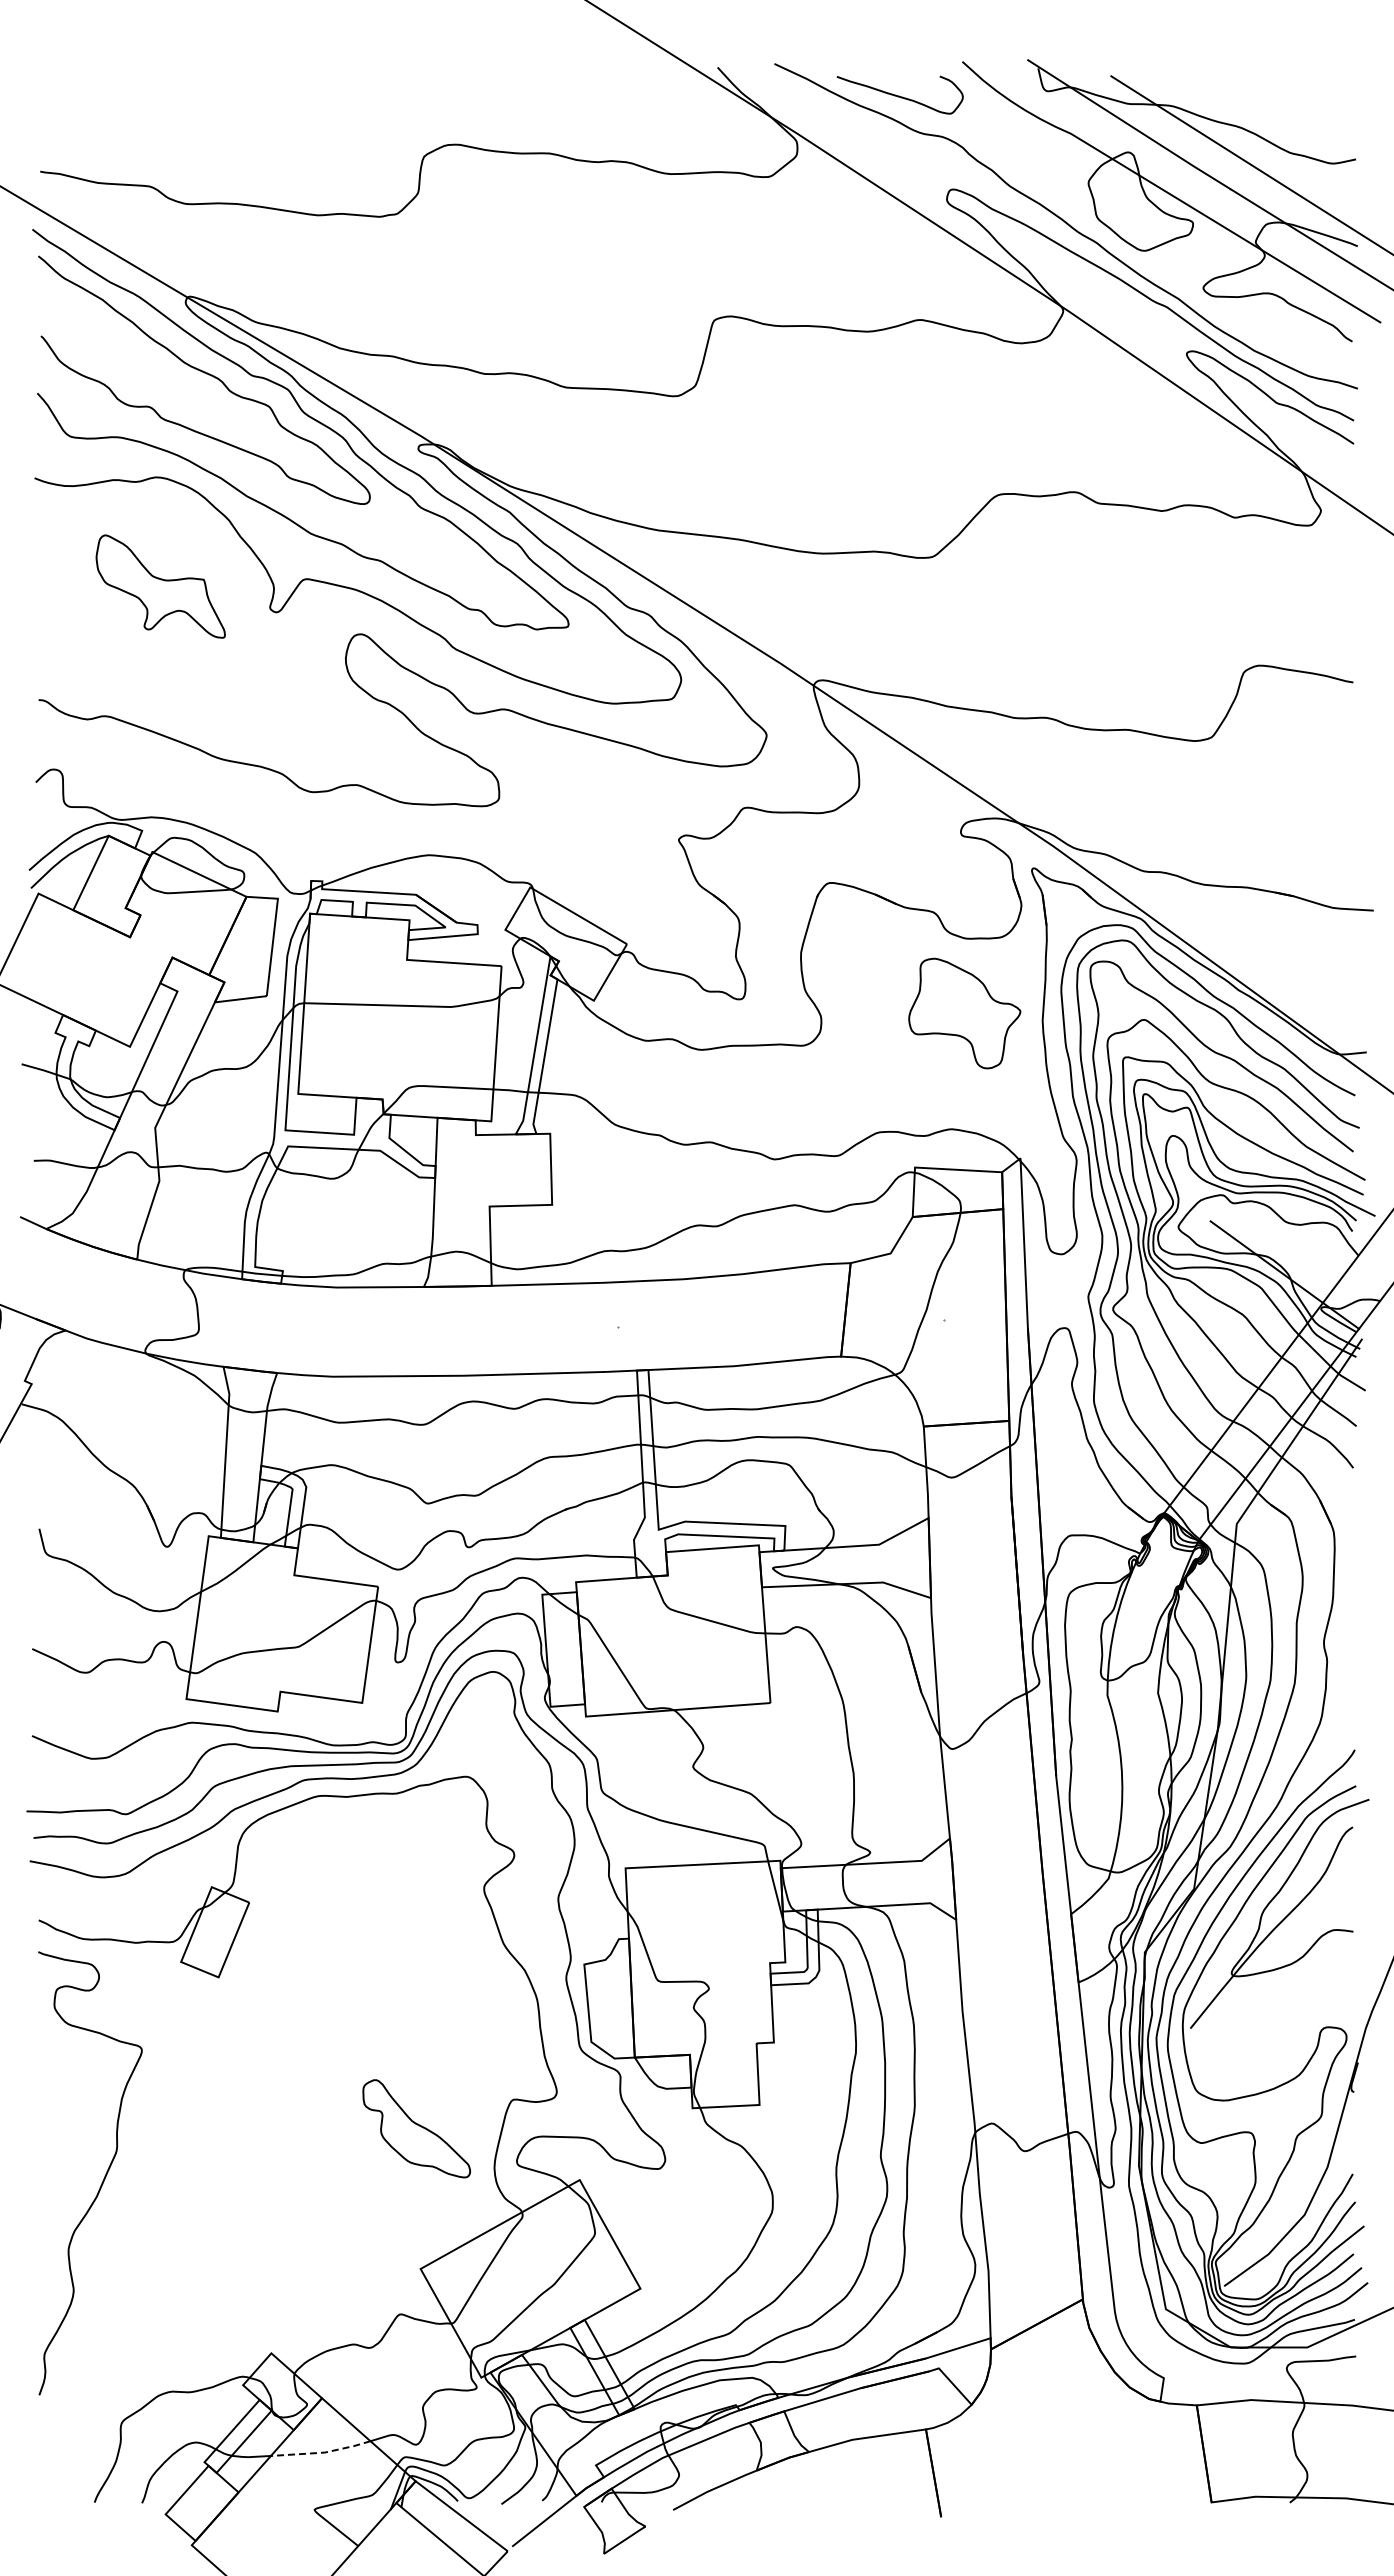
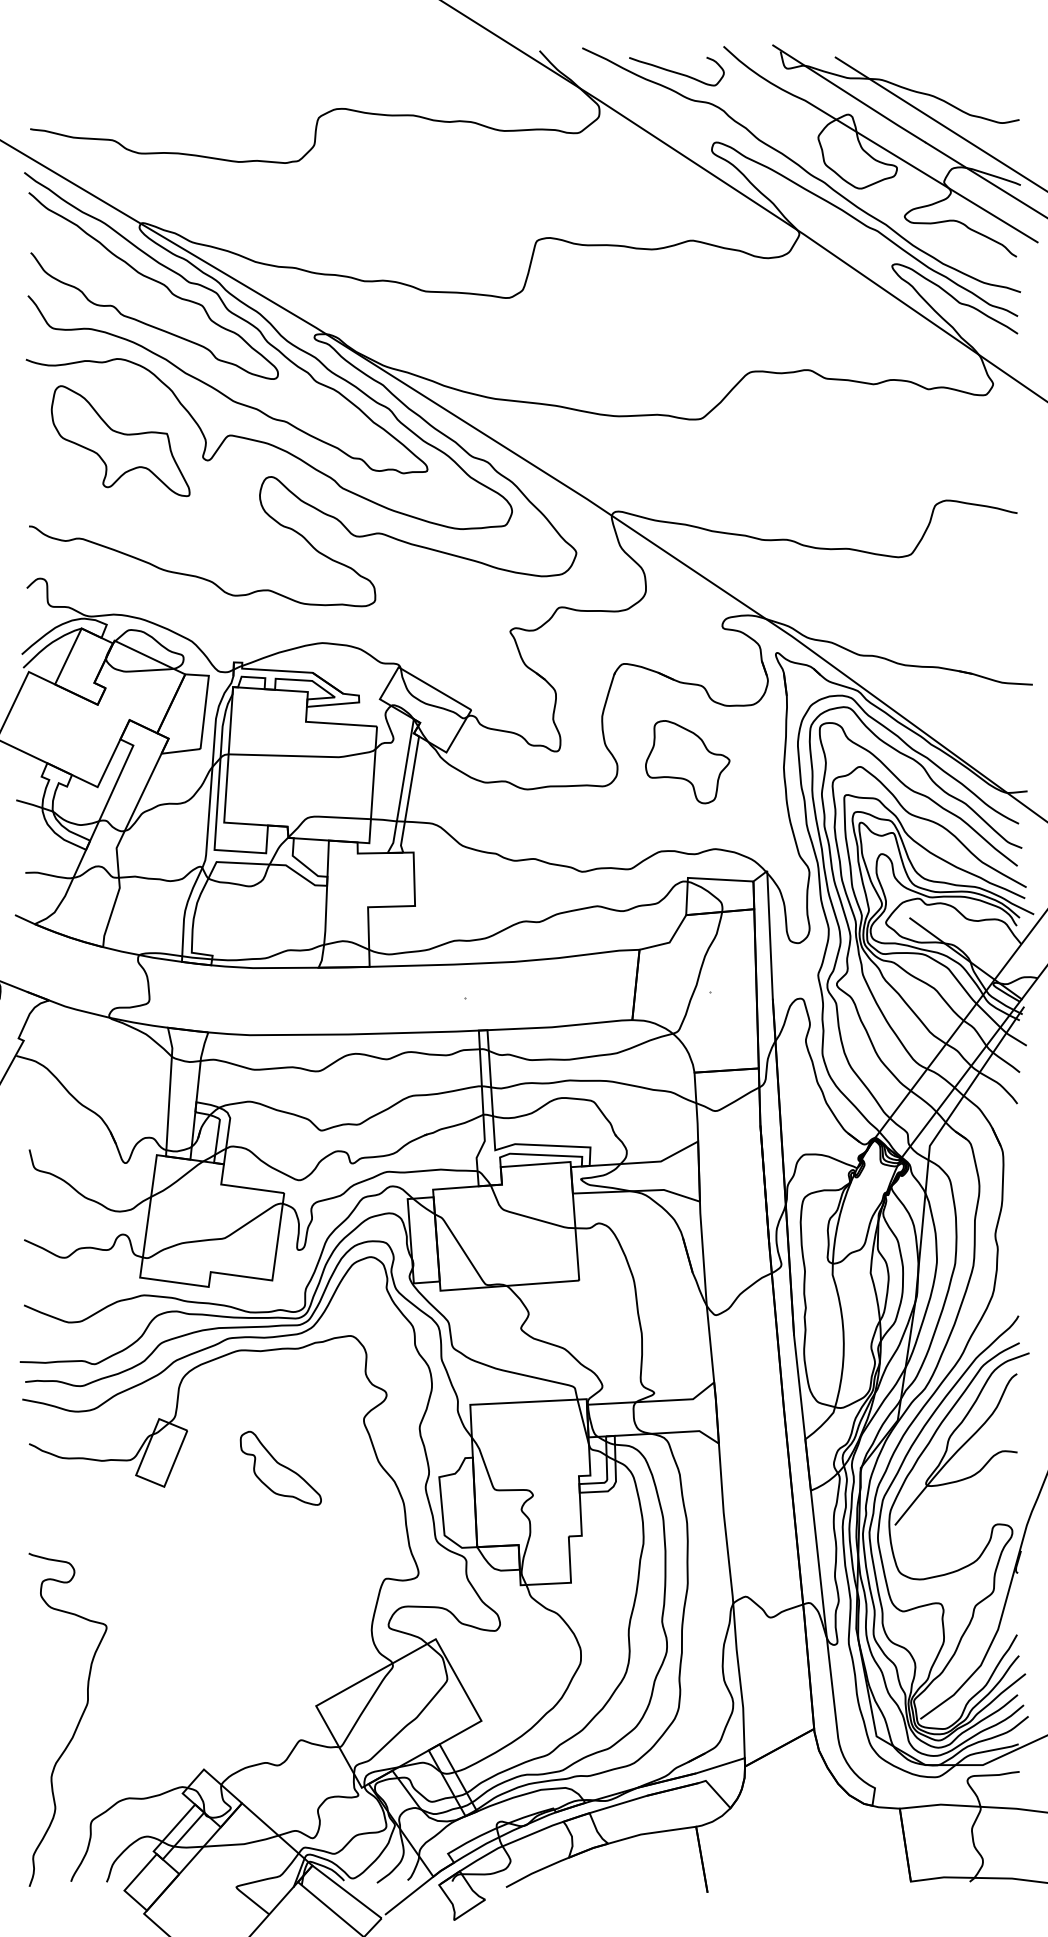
part: (160, 586) -> (120, 441), size x1.43
part: (964, 1013) -> (687, 762), moved
part: (416, 2128) -> (280, 1468), moved
curve: (102, 2180) -> (76, 1725), moved
line: (321, 2452) -> (241, 1844), dashed -> solid

